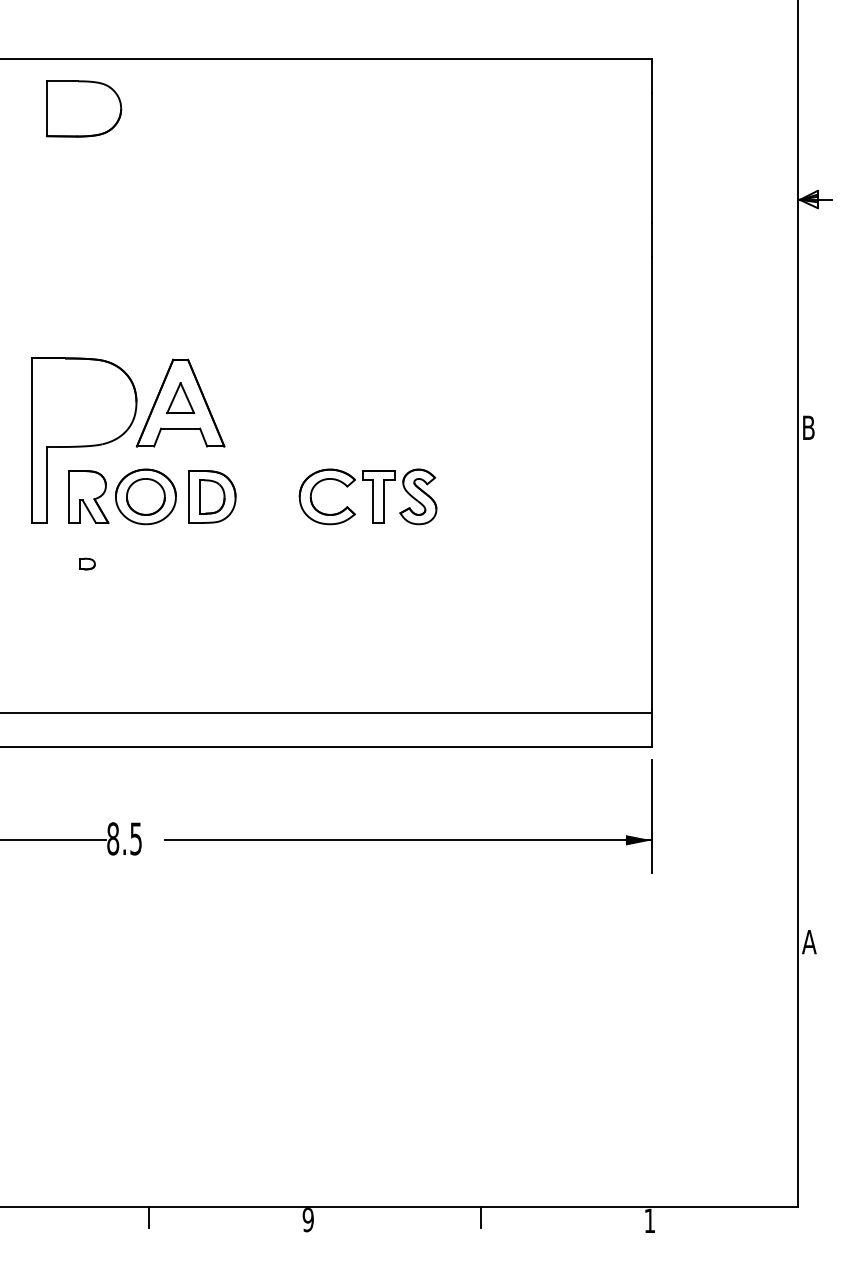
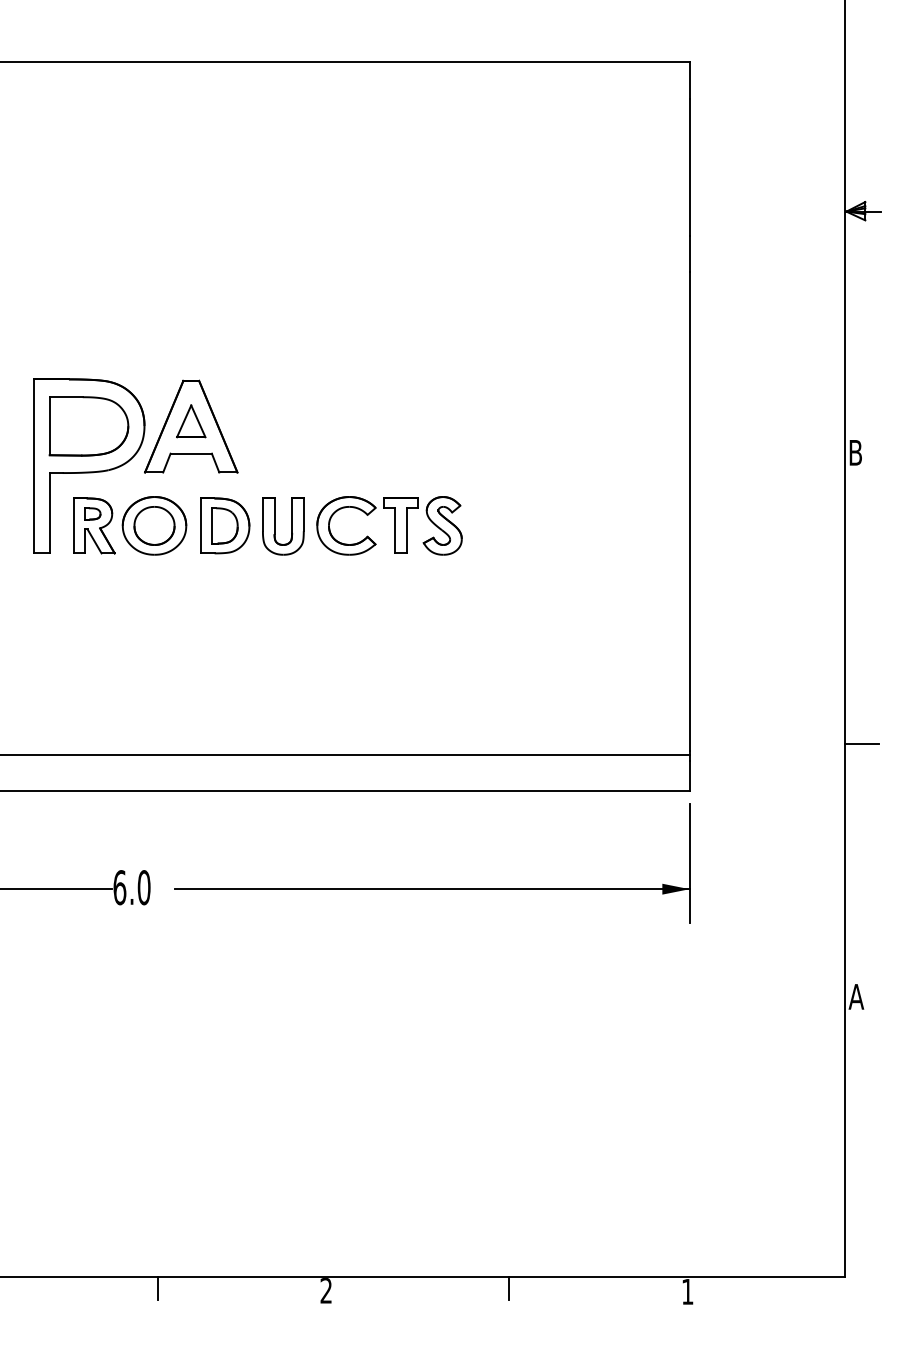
part: (83, 109) -> (88, 426), moved
part: (260, 497) -> (275, 526), added
part: (87, 563) -> (92, 513), moved
line: (814, 703) -> (861, 744), added
text: (124, 838) -> (131, 887), 8.5 -> 6.0
text: (308, 1219) -> (326, 1290), 9 -> 2

